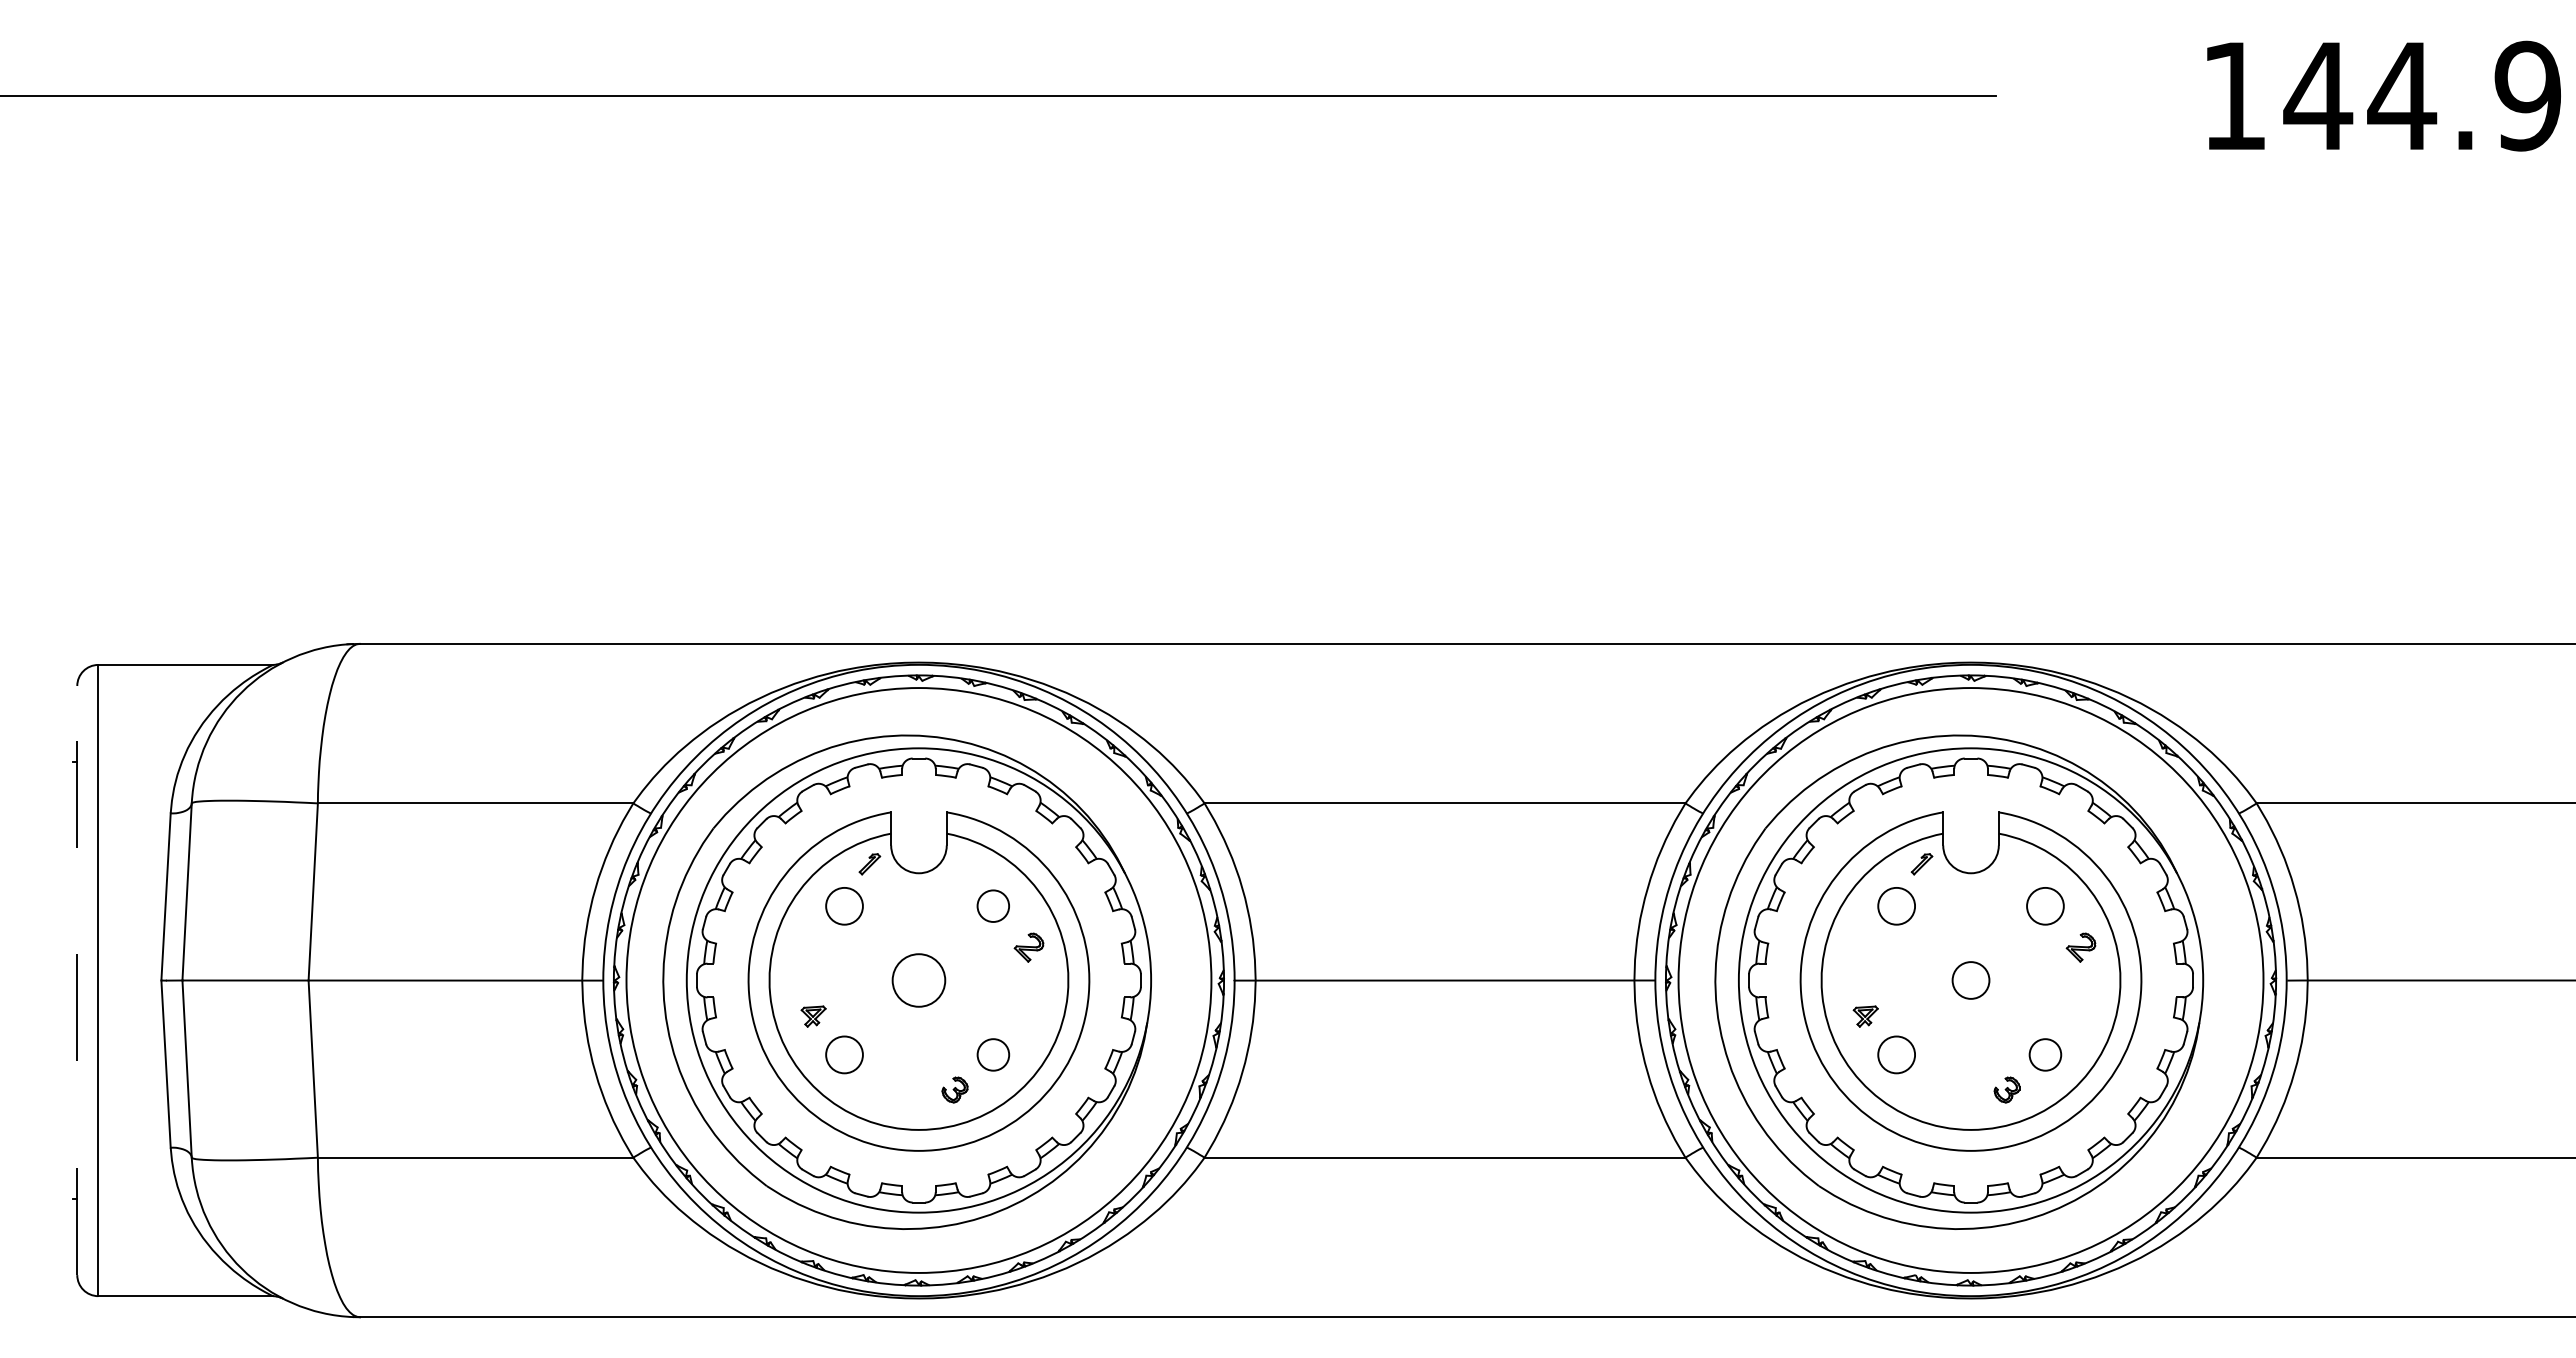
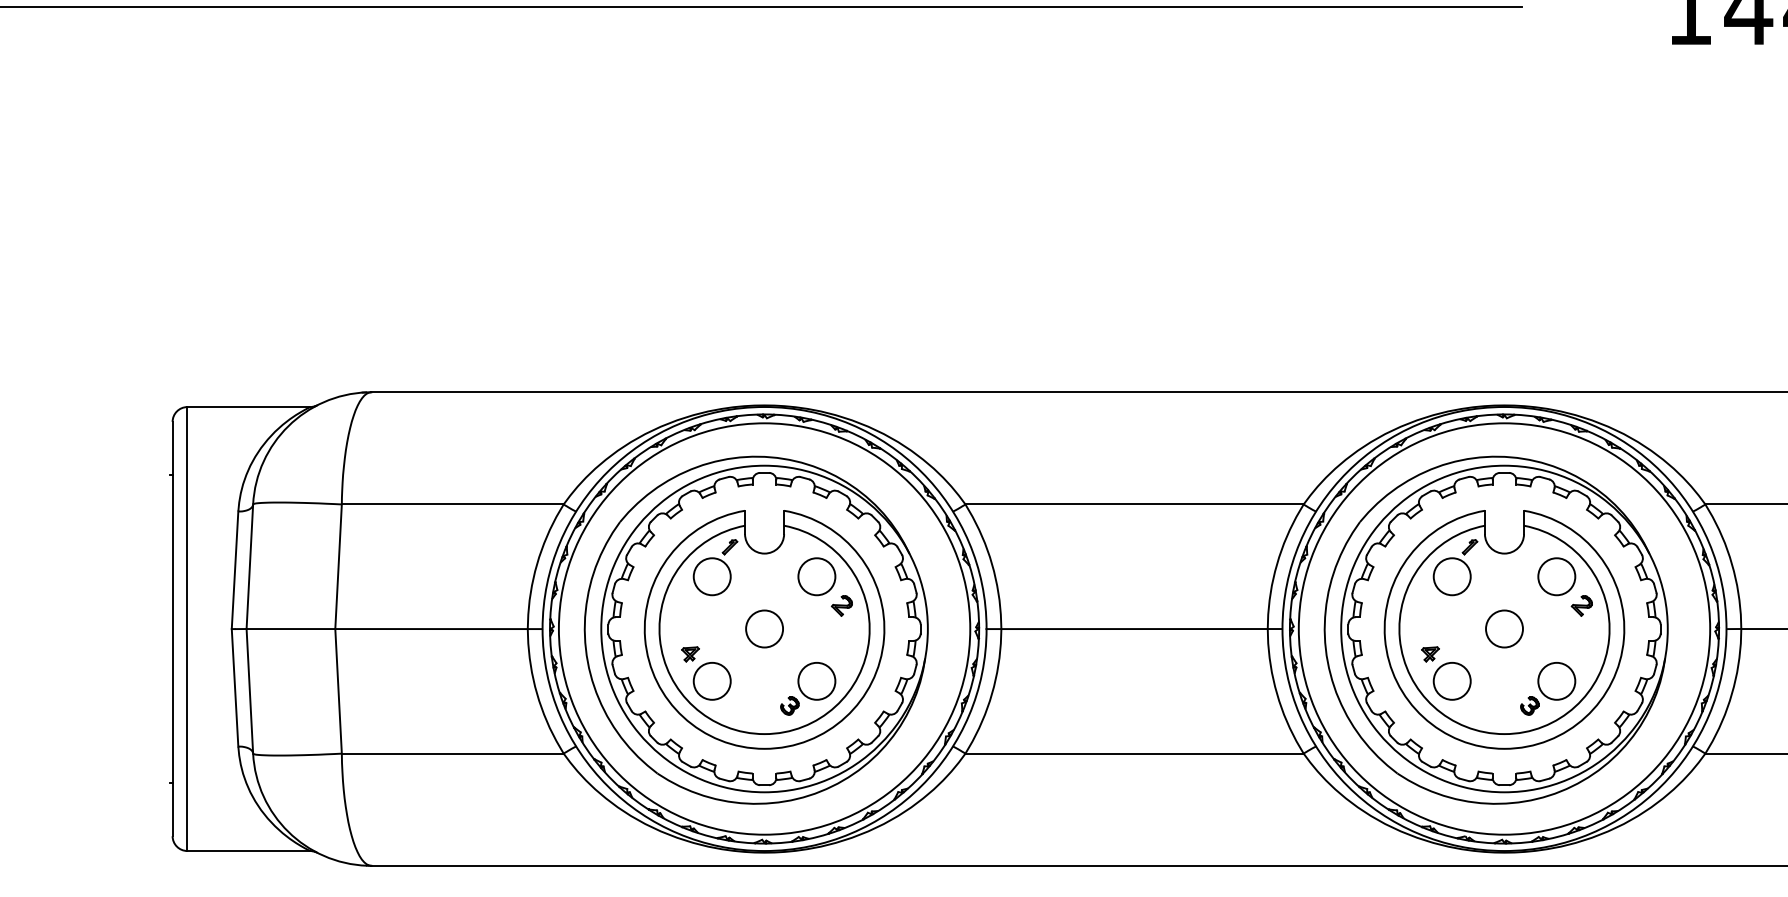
circle: (993, 905) -> (817, 576), size x1.67
circle: (844, 906) -> (712, 576), size x1.43
circle: (1896, 906) -> (1452, 576), size x1.43
circle: (2045, 906) -> (1556, 576), size x1.43
line: (77, 980) -> (172, 629), dashed -> solid
circle: (1970, 980) -> (1504, 629), size x1.43
circle: (844, 1054) -> (712, 681), size x1.43
circle: (993, 1054) -> (817, 681), size x1.67
circle: (1896, 1054) -> (1452, 681), size x1.43
circle: (2045, 1054) -> (1556, 681), size x1.67

